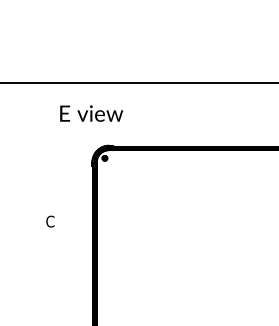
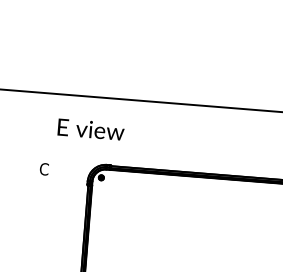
text: (50, 221) -> (44, 169), moved

